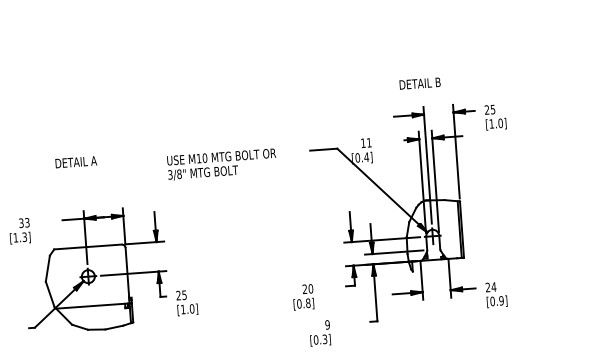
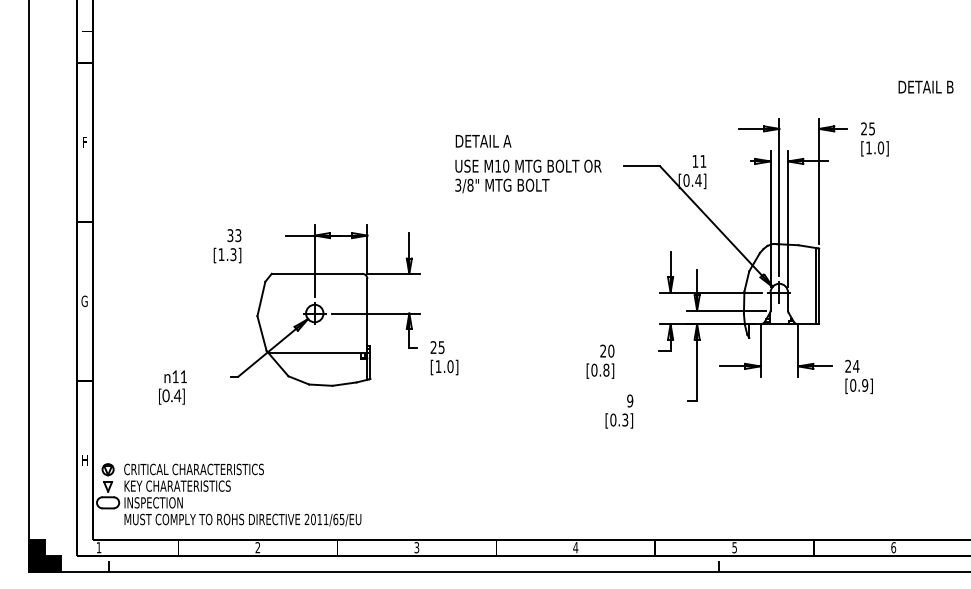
text: (419, 83) -> (925, 86), moved
text: (76, 162) -> (483, 141), moved
text: (222, 164) -> (528, 176), moved

